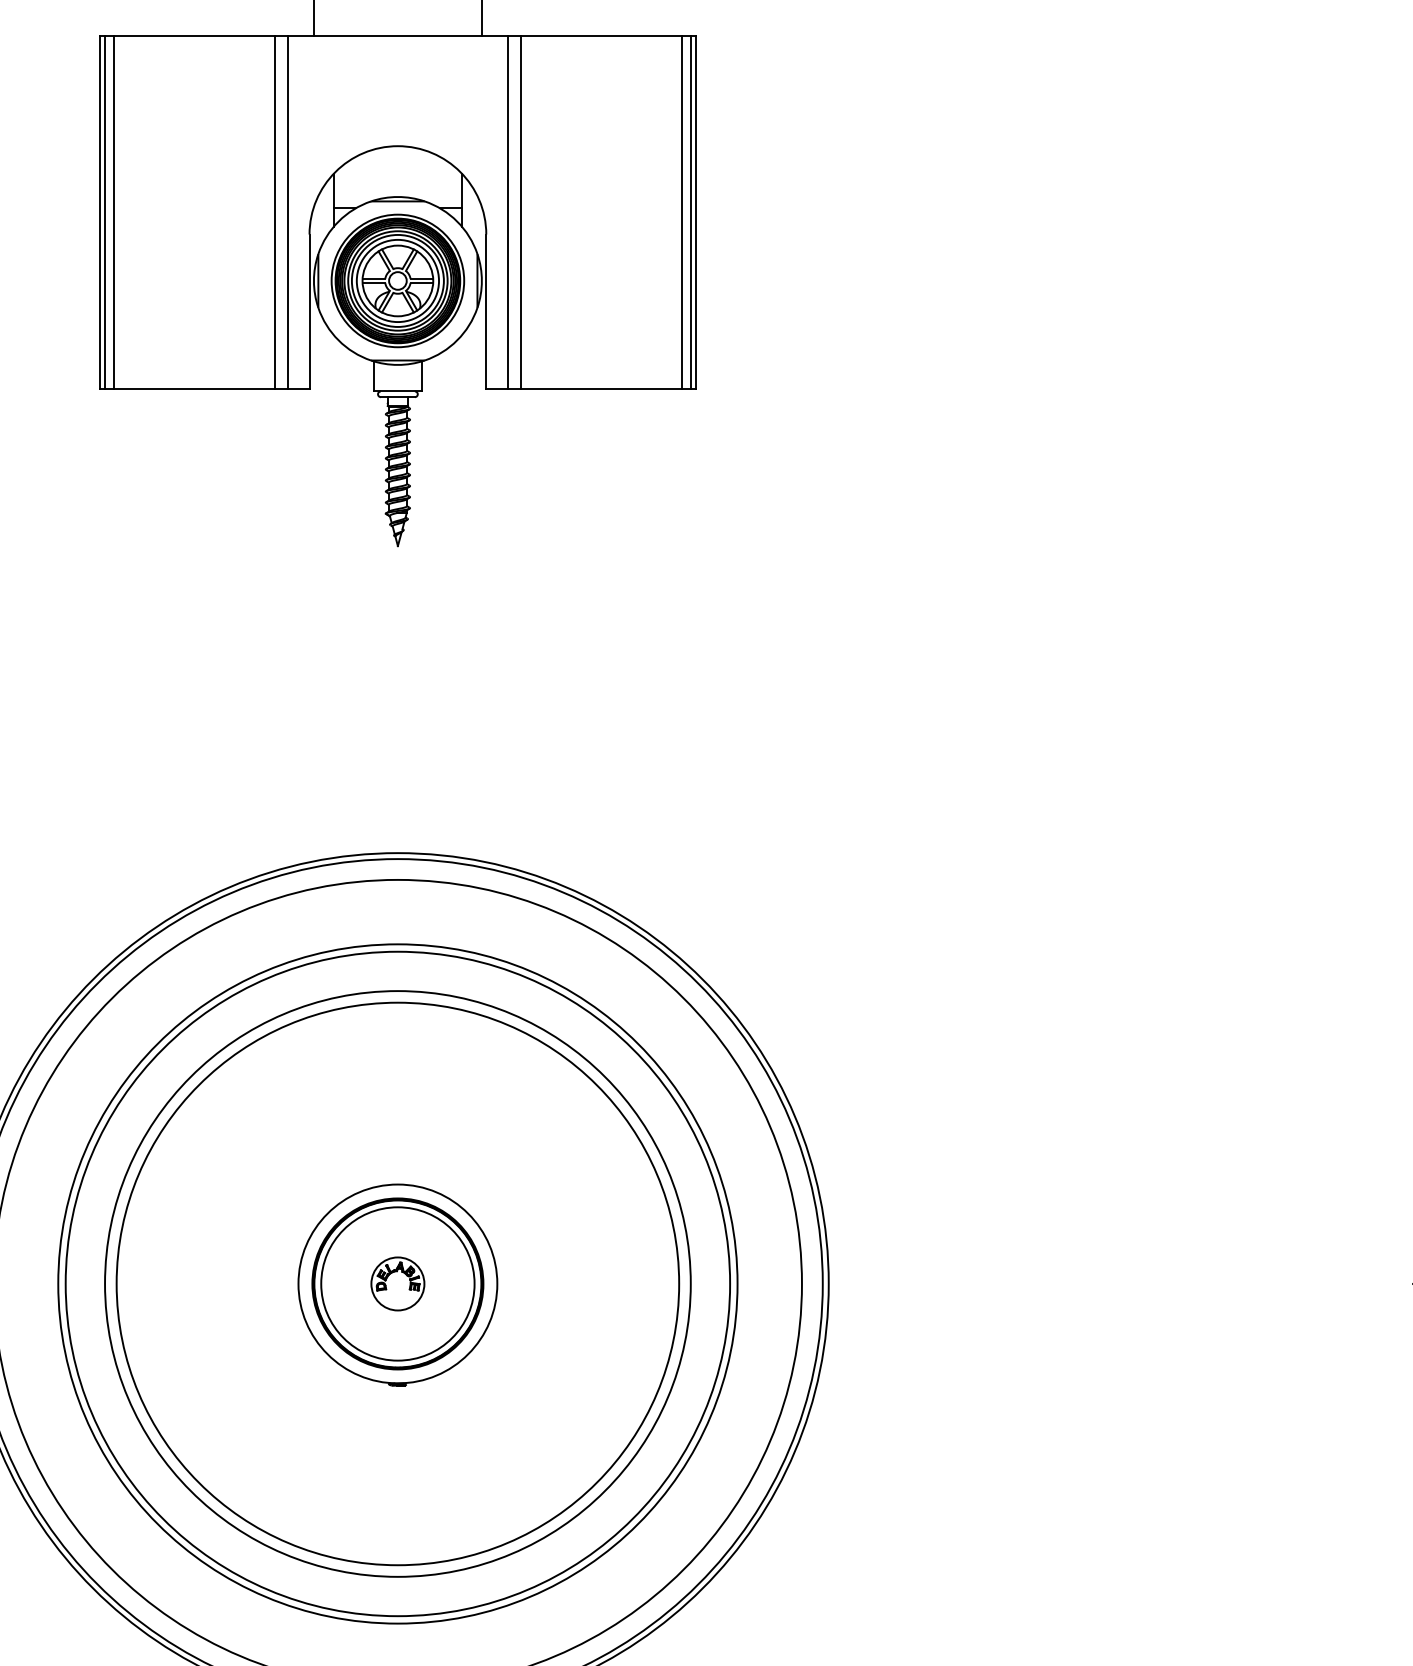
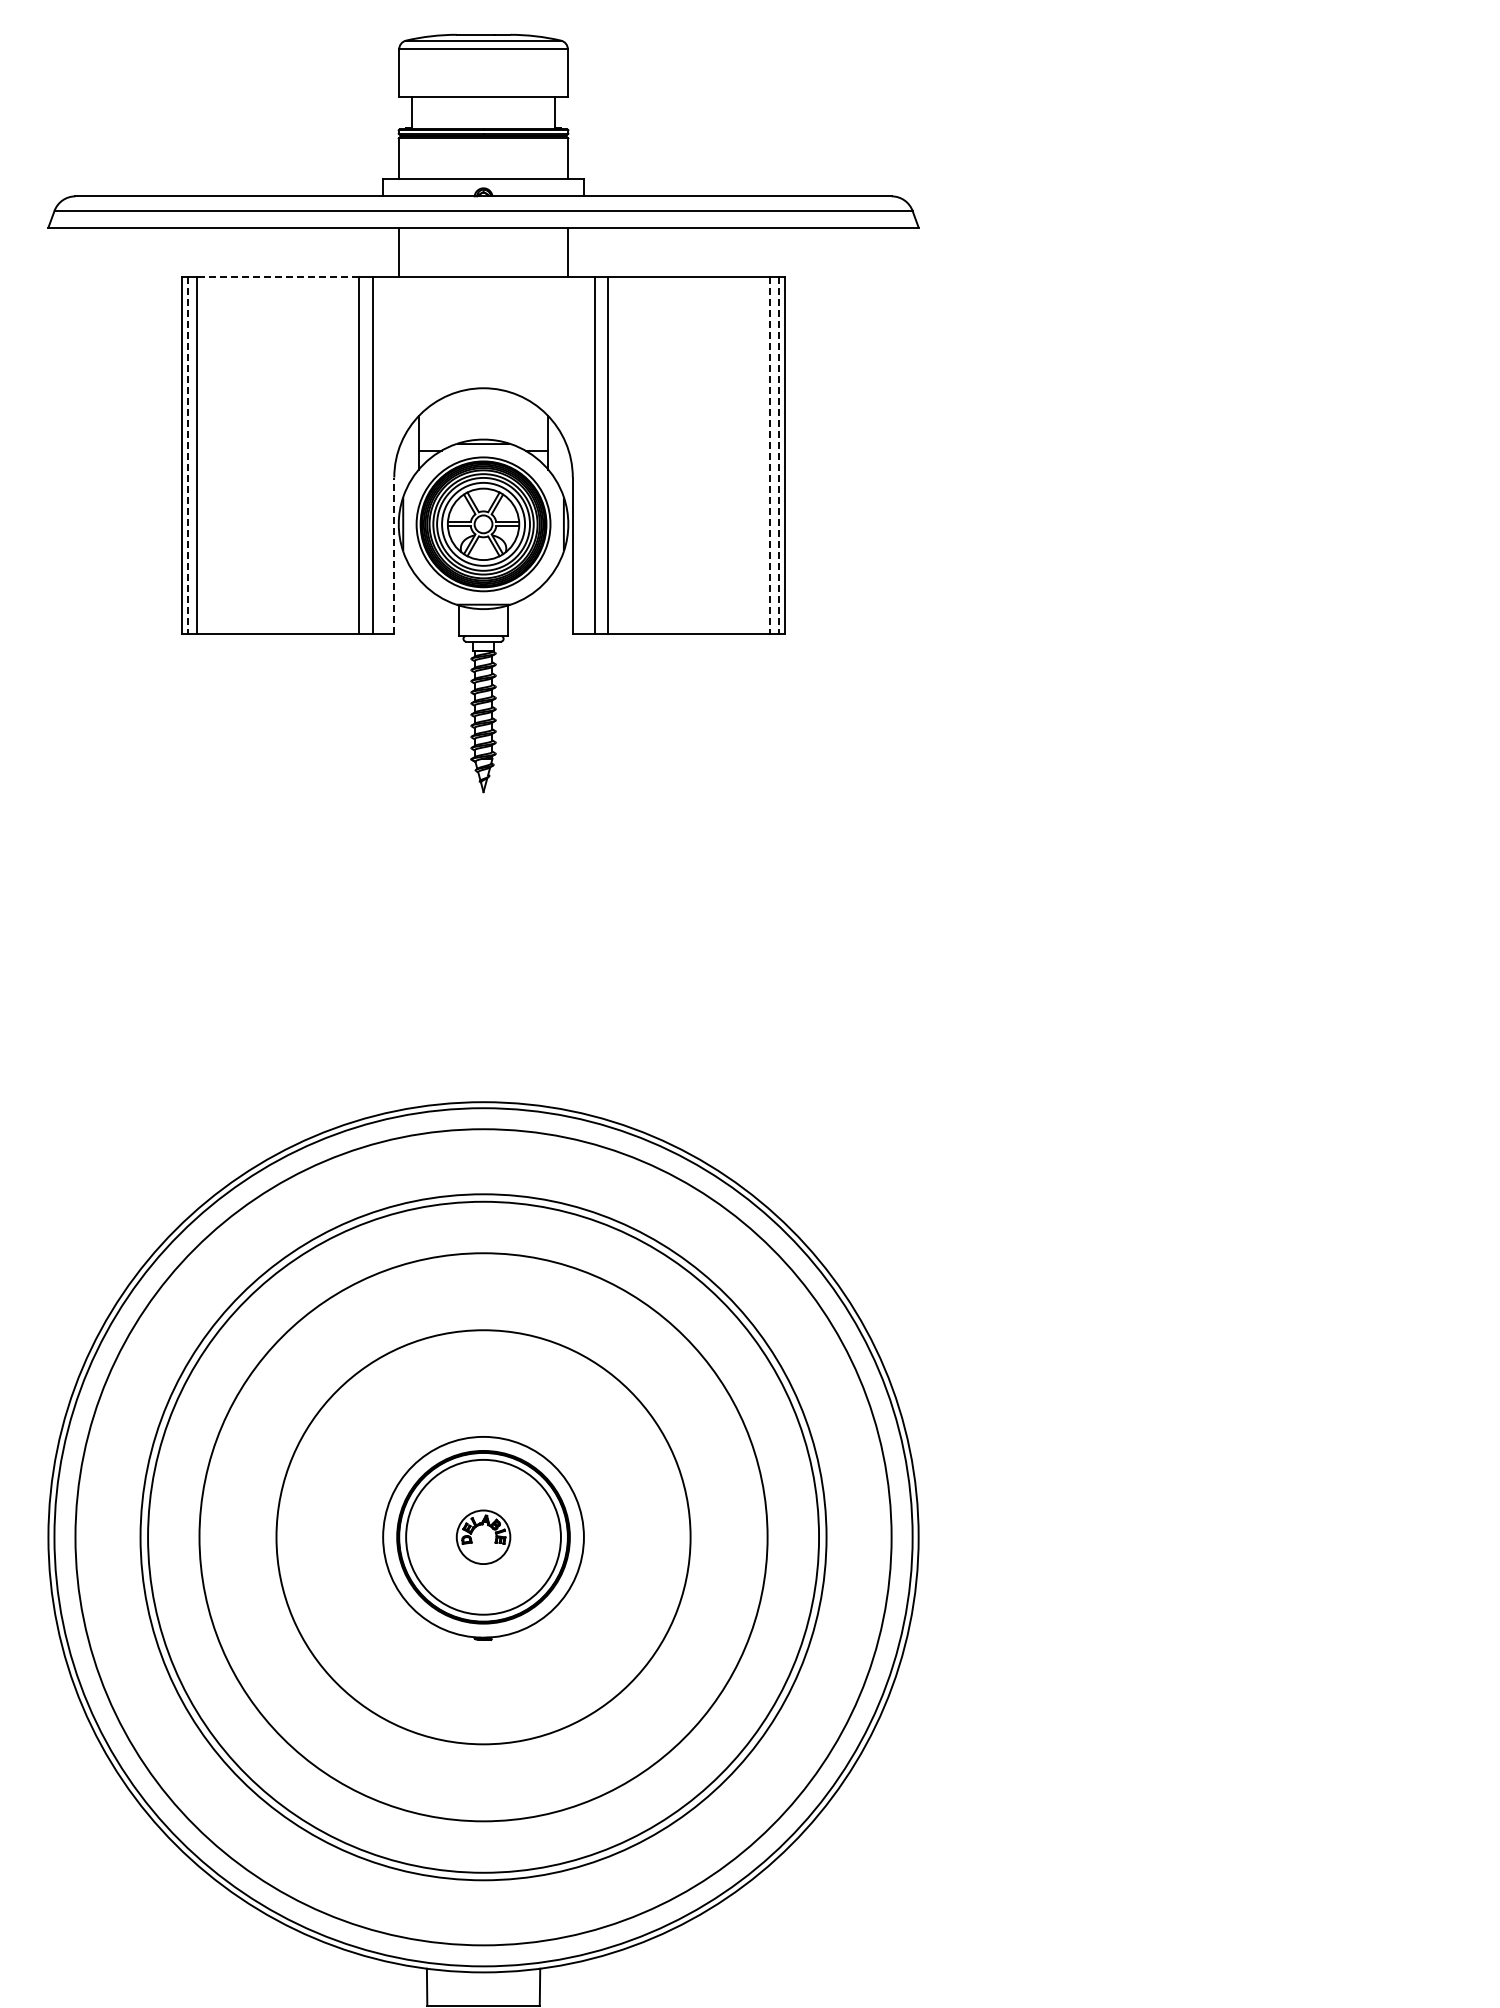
line: (193, 35) -> (277, 276), solid -> dashed
line: (104, 212) -> (187, 455), solid -> dashed
line: (682, 212) -> (770, 455), solid -> dashed
line: (690, 212) -> (779, 455), solid -> dashed
line: (309, 311) -> (394, 555), solid -> dashed
circle: (397, 1284) -> (483, 1537), size x0.7

